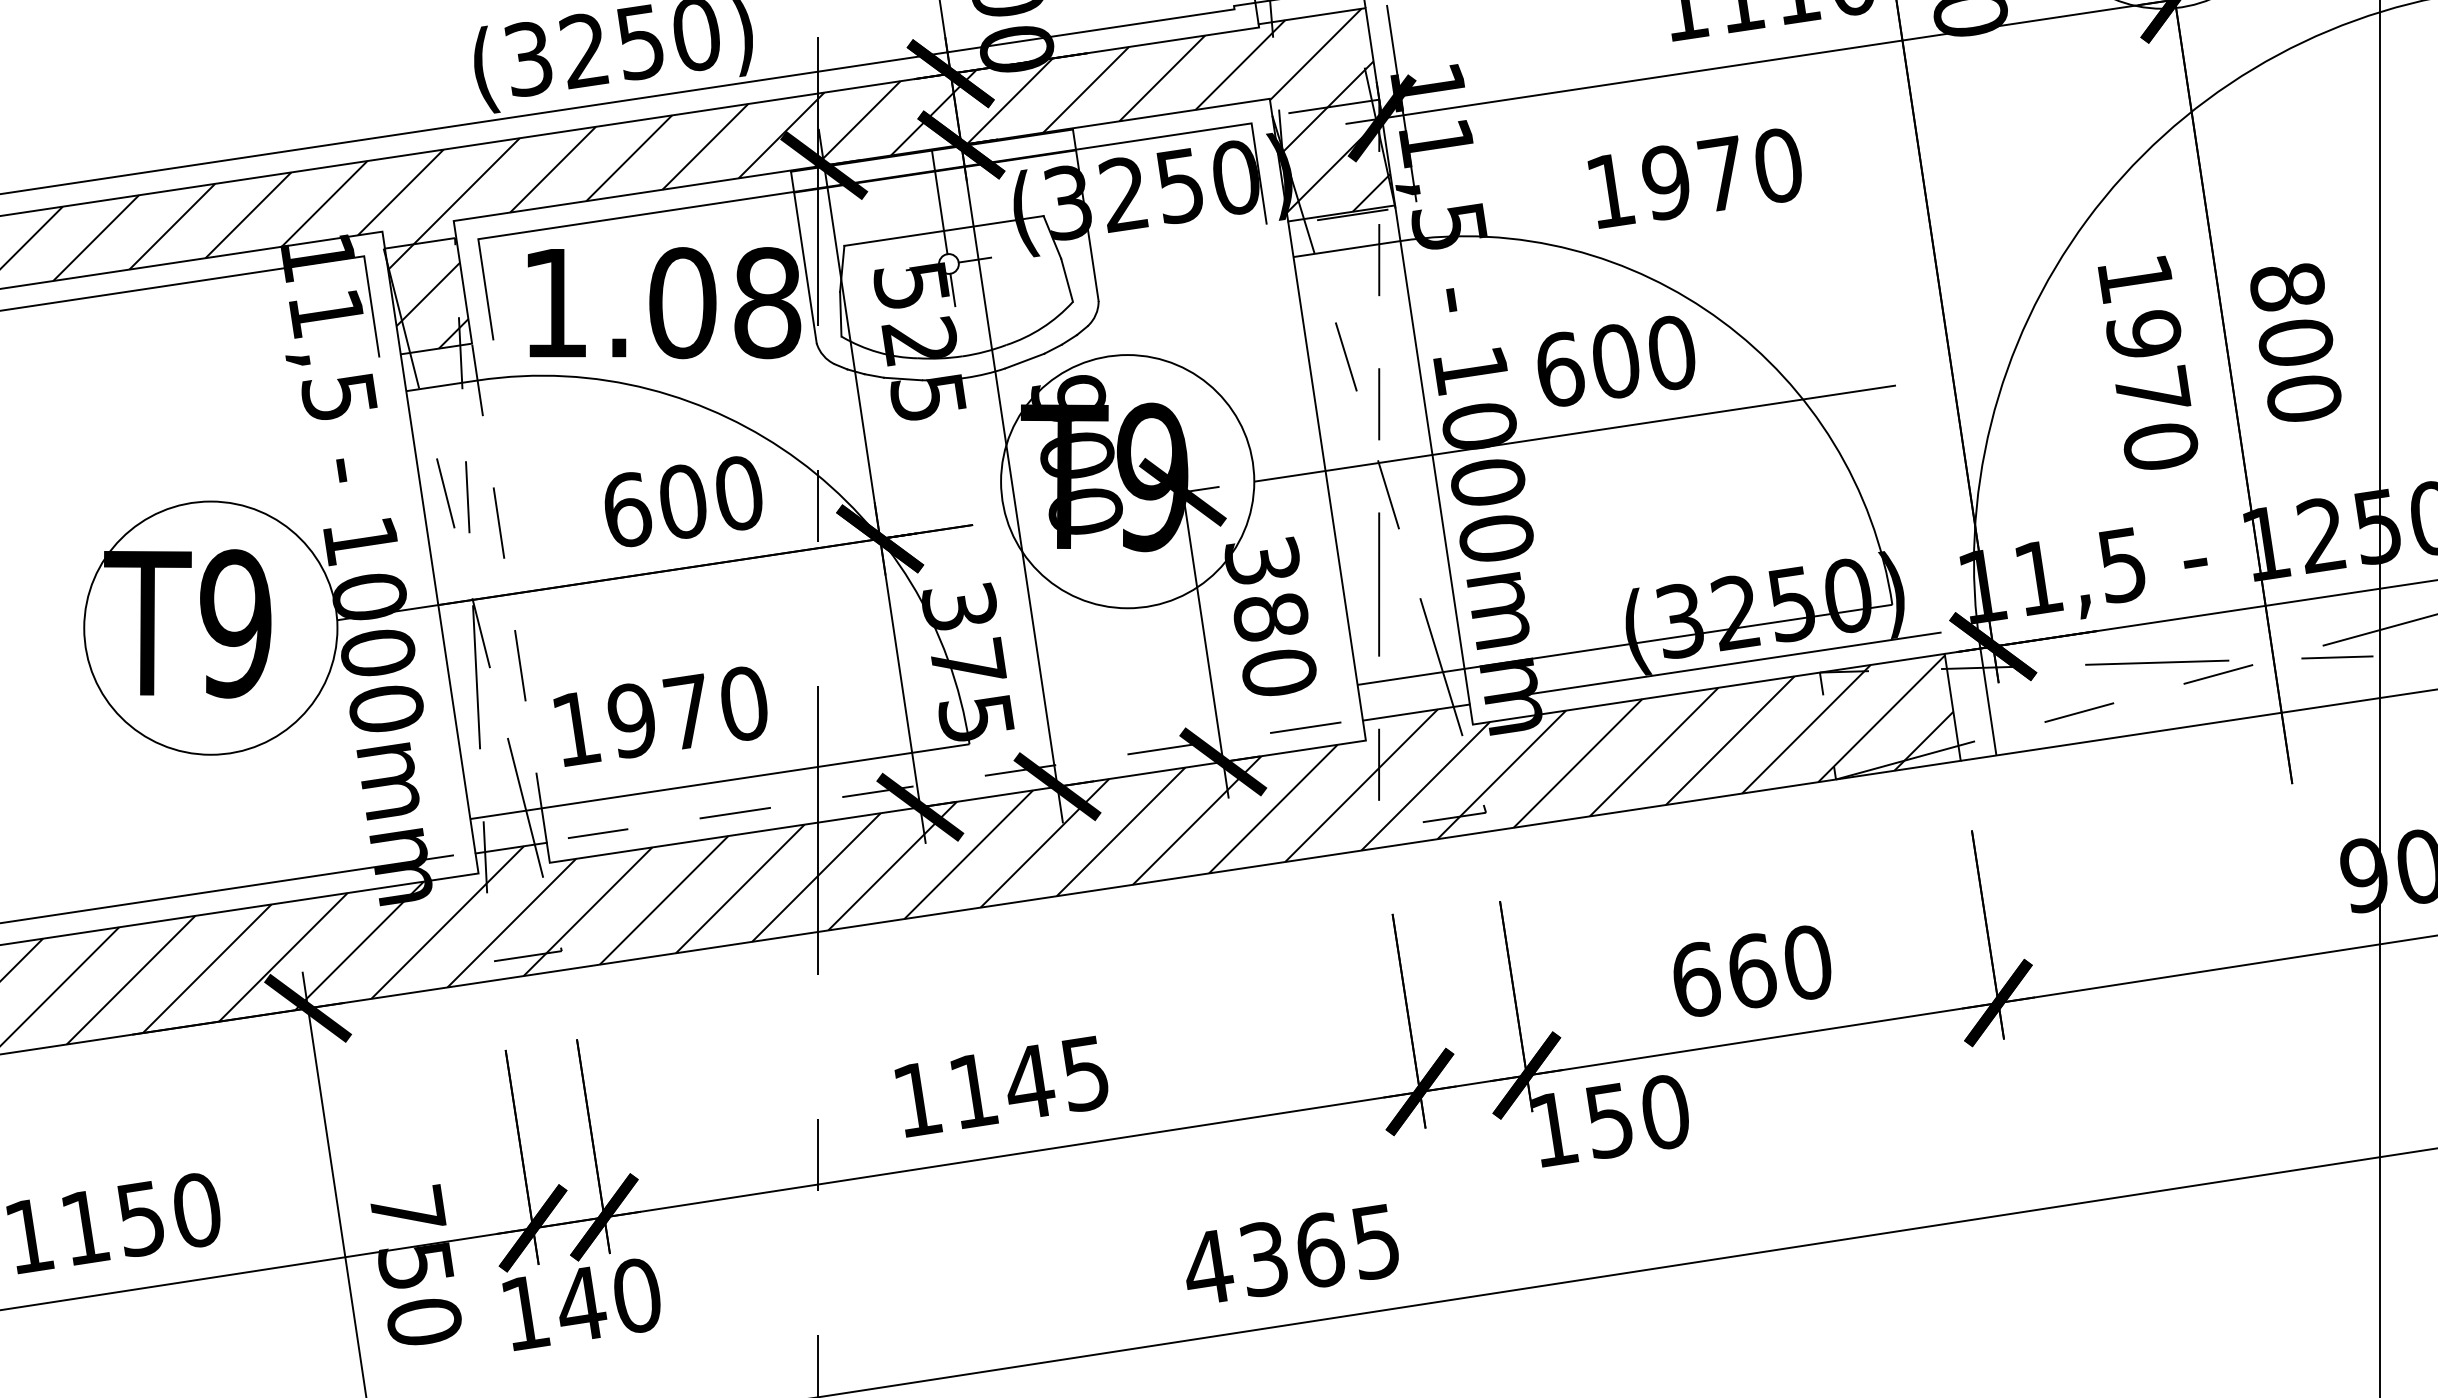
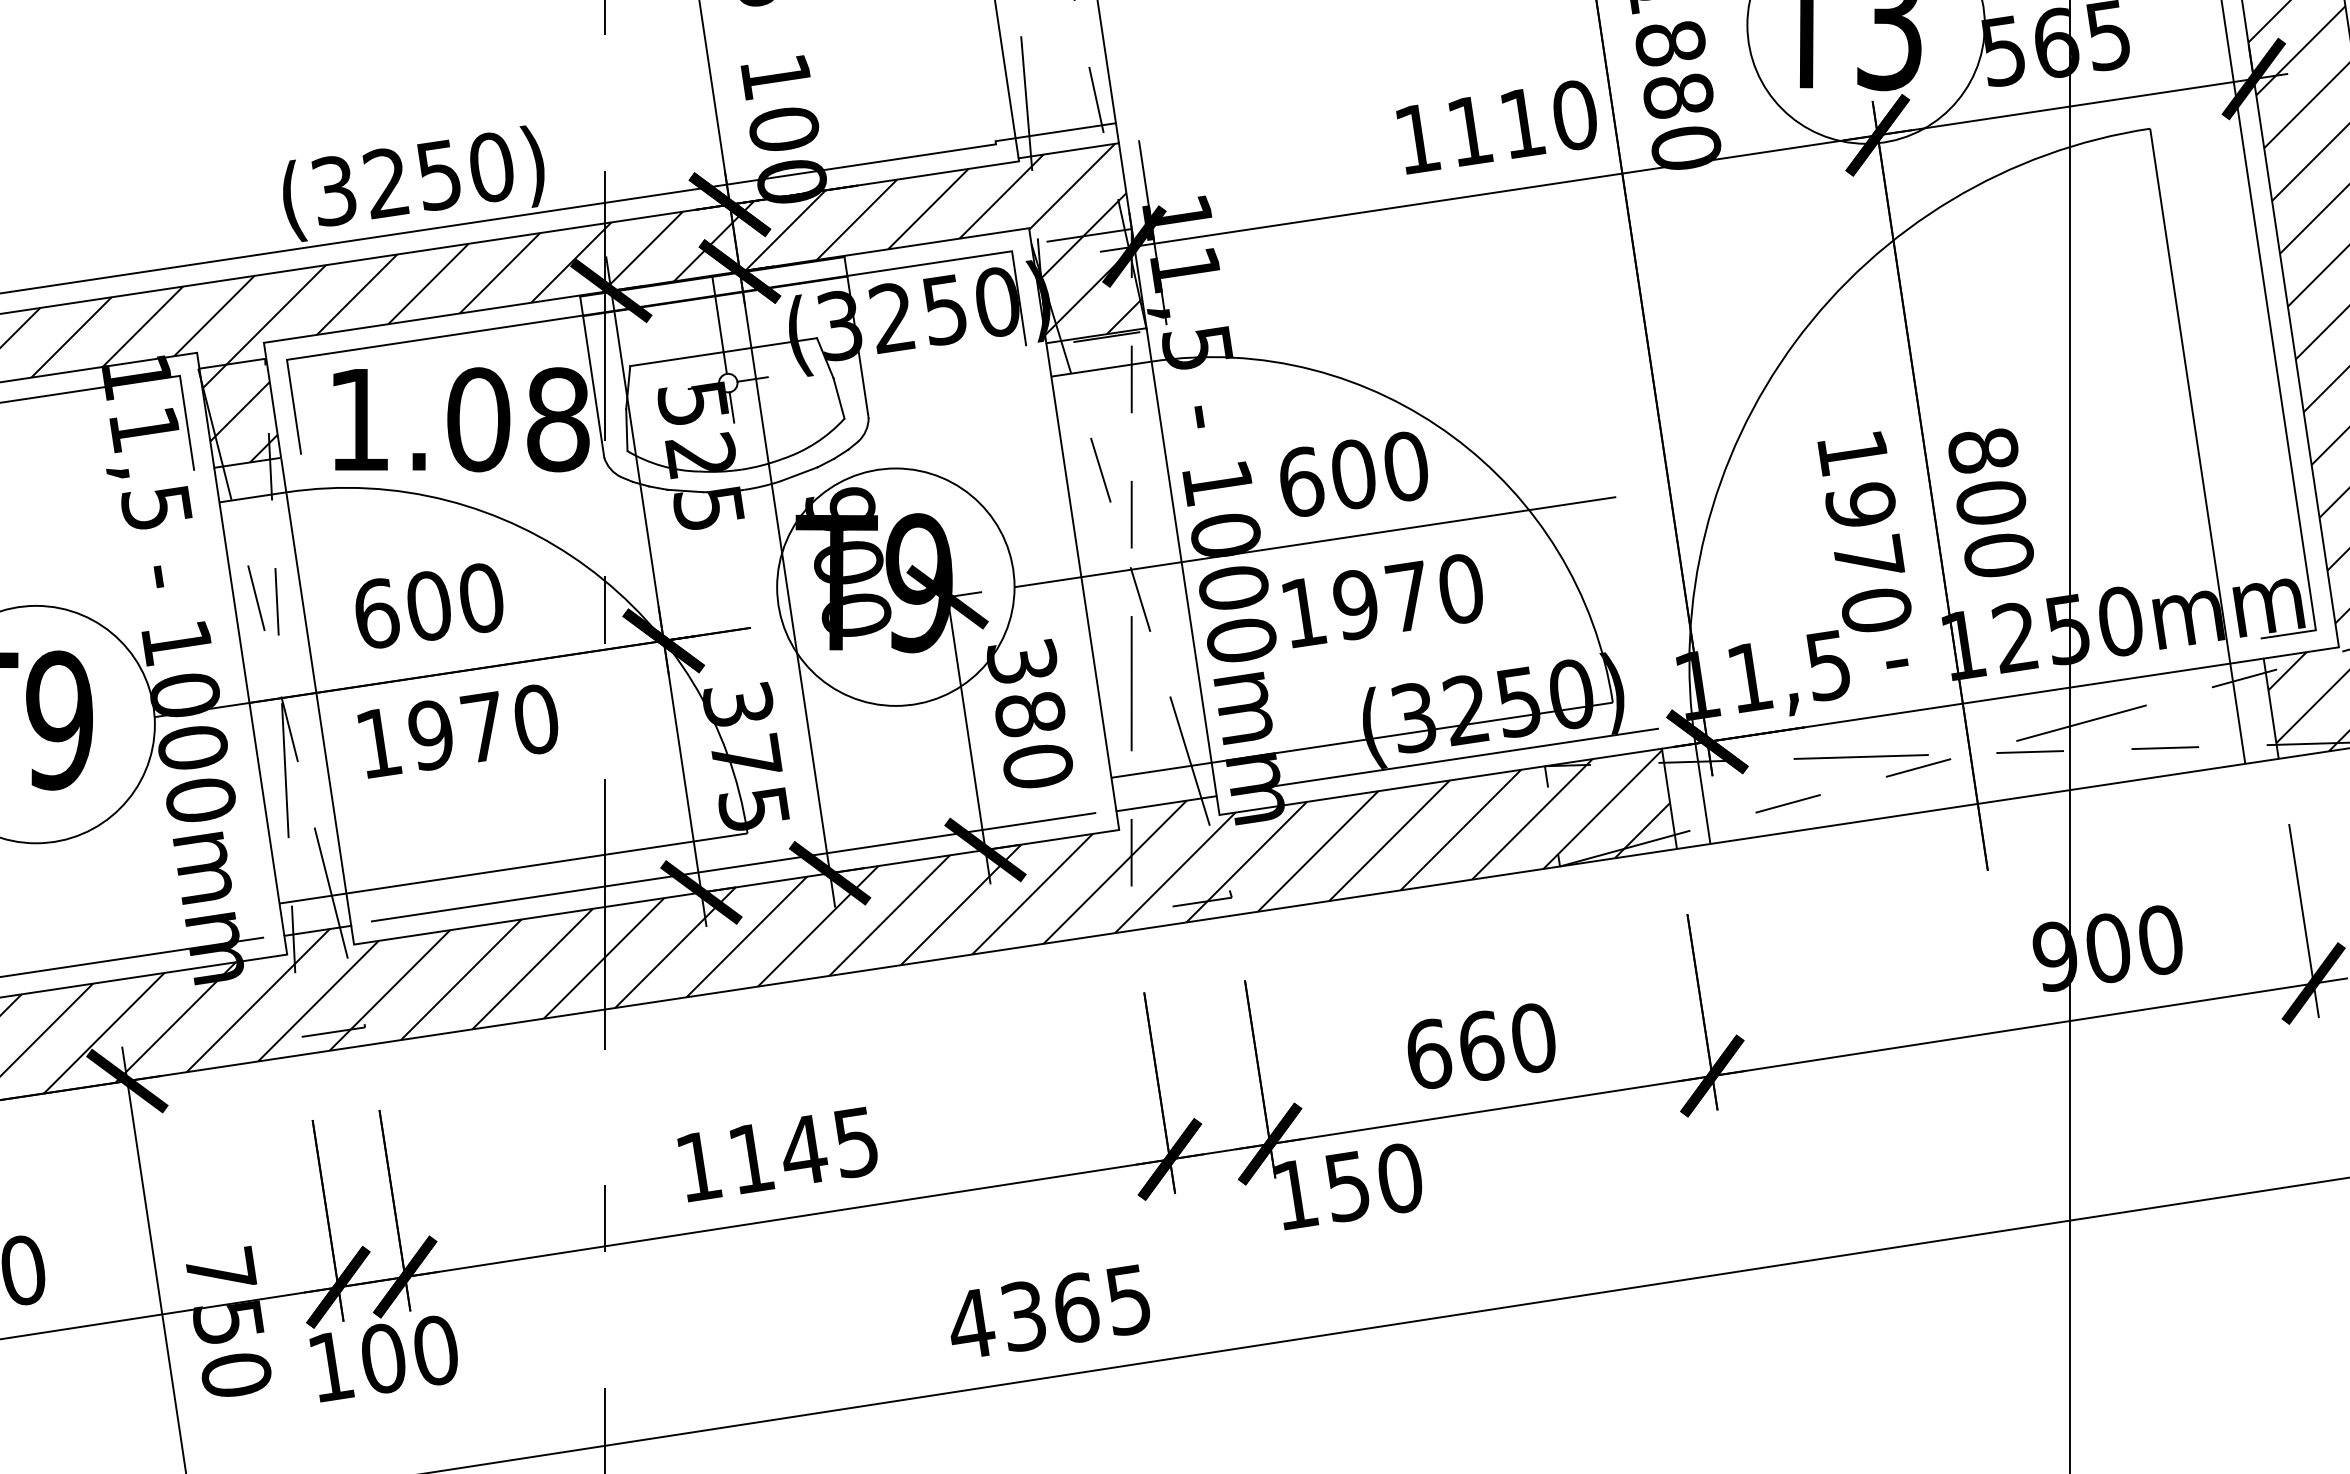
text: (1694, 179) -> (1382, 601), moved
text: (2295, 342) -> (1990, 502), moved
text: (2147, 362) -> (1864, 531), moved
text: (683, 501) -> (429, 605), moved
line: (509, 593) -> (316, 692), dashed -> solid
text: (660, 716) -> (457, 731), moved
line: (954, 780) -> (733, 867), dashed -> solid
text: (582, 1304) -> (384, 1358), 140 -> 100

